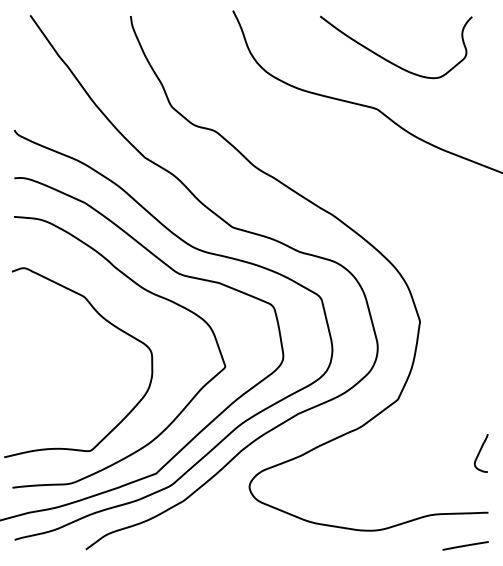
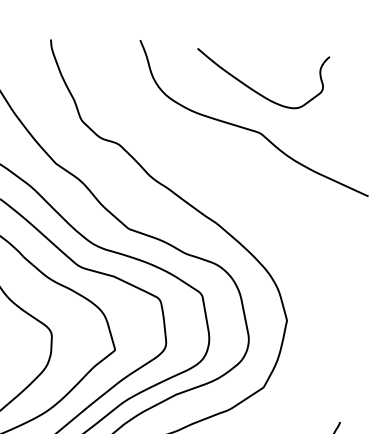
curve: (389, 60) -> (255, 90), moved

